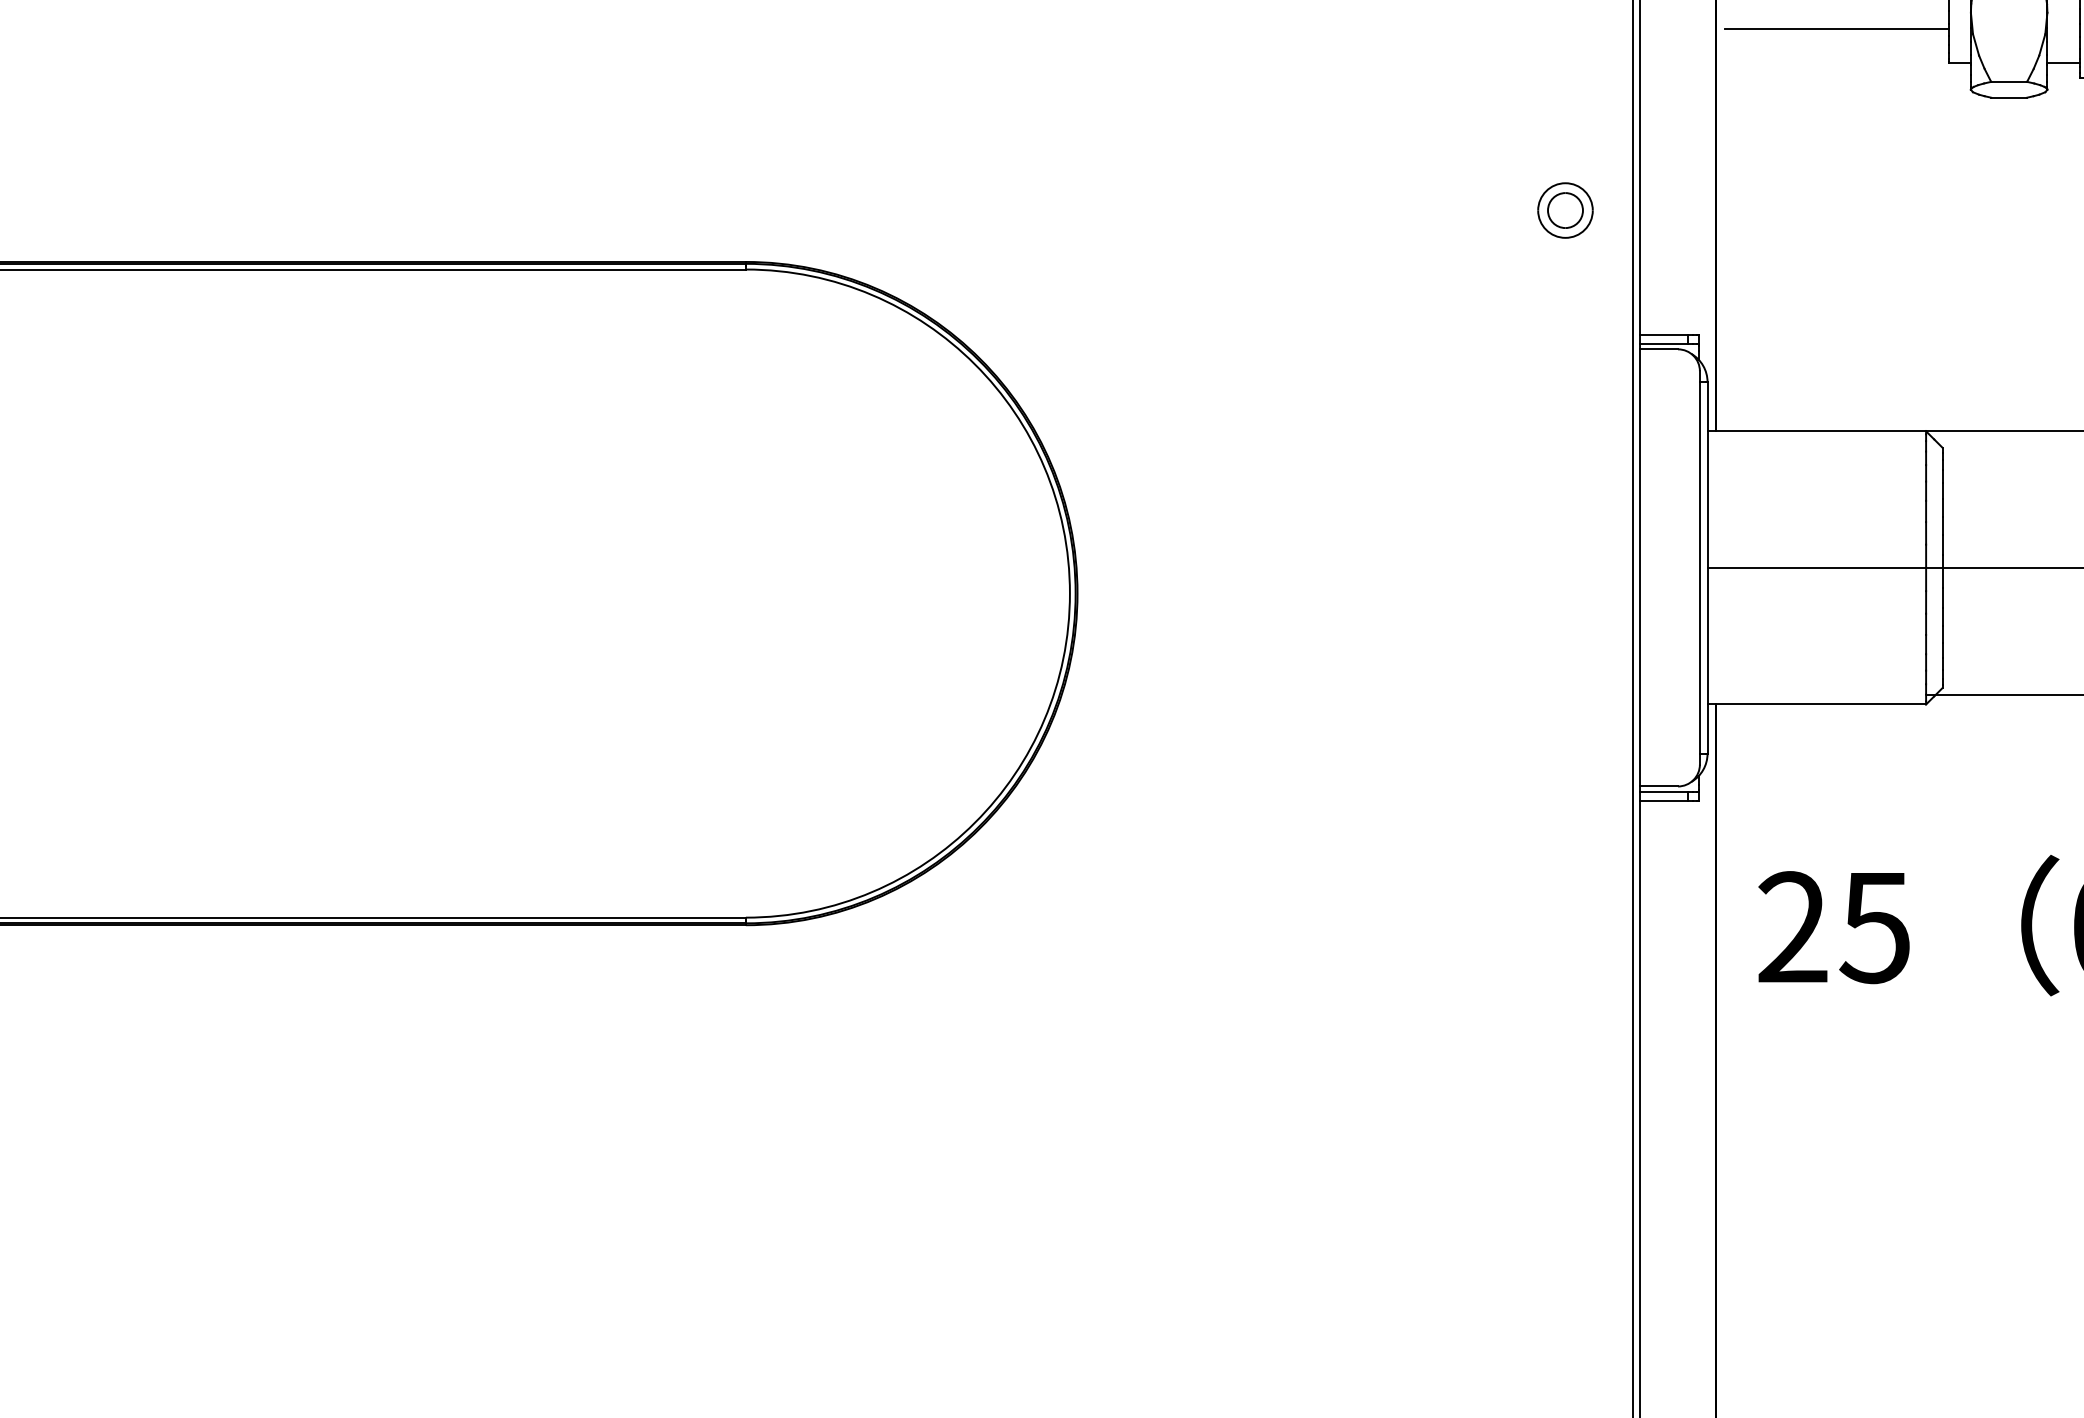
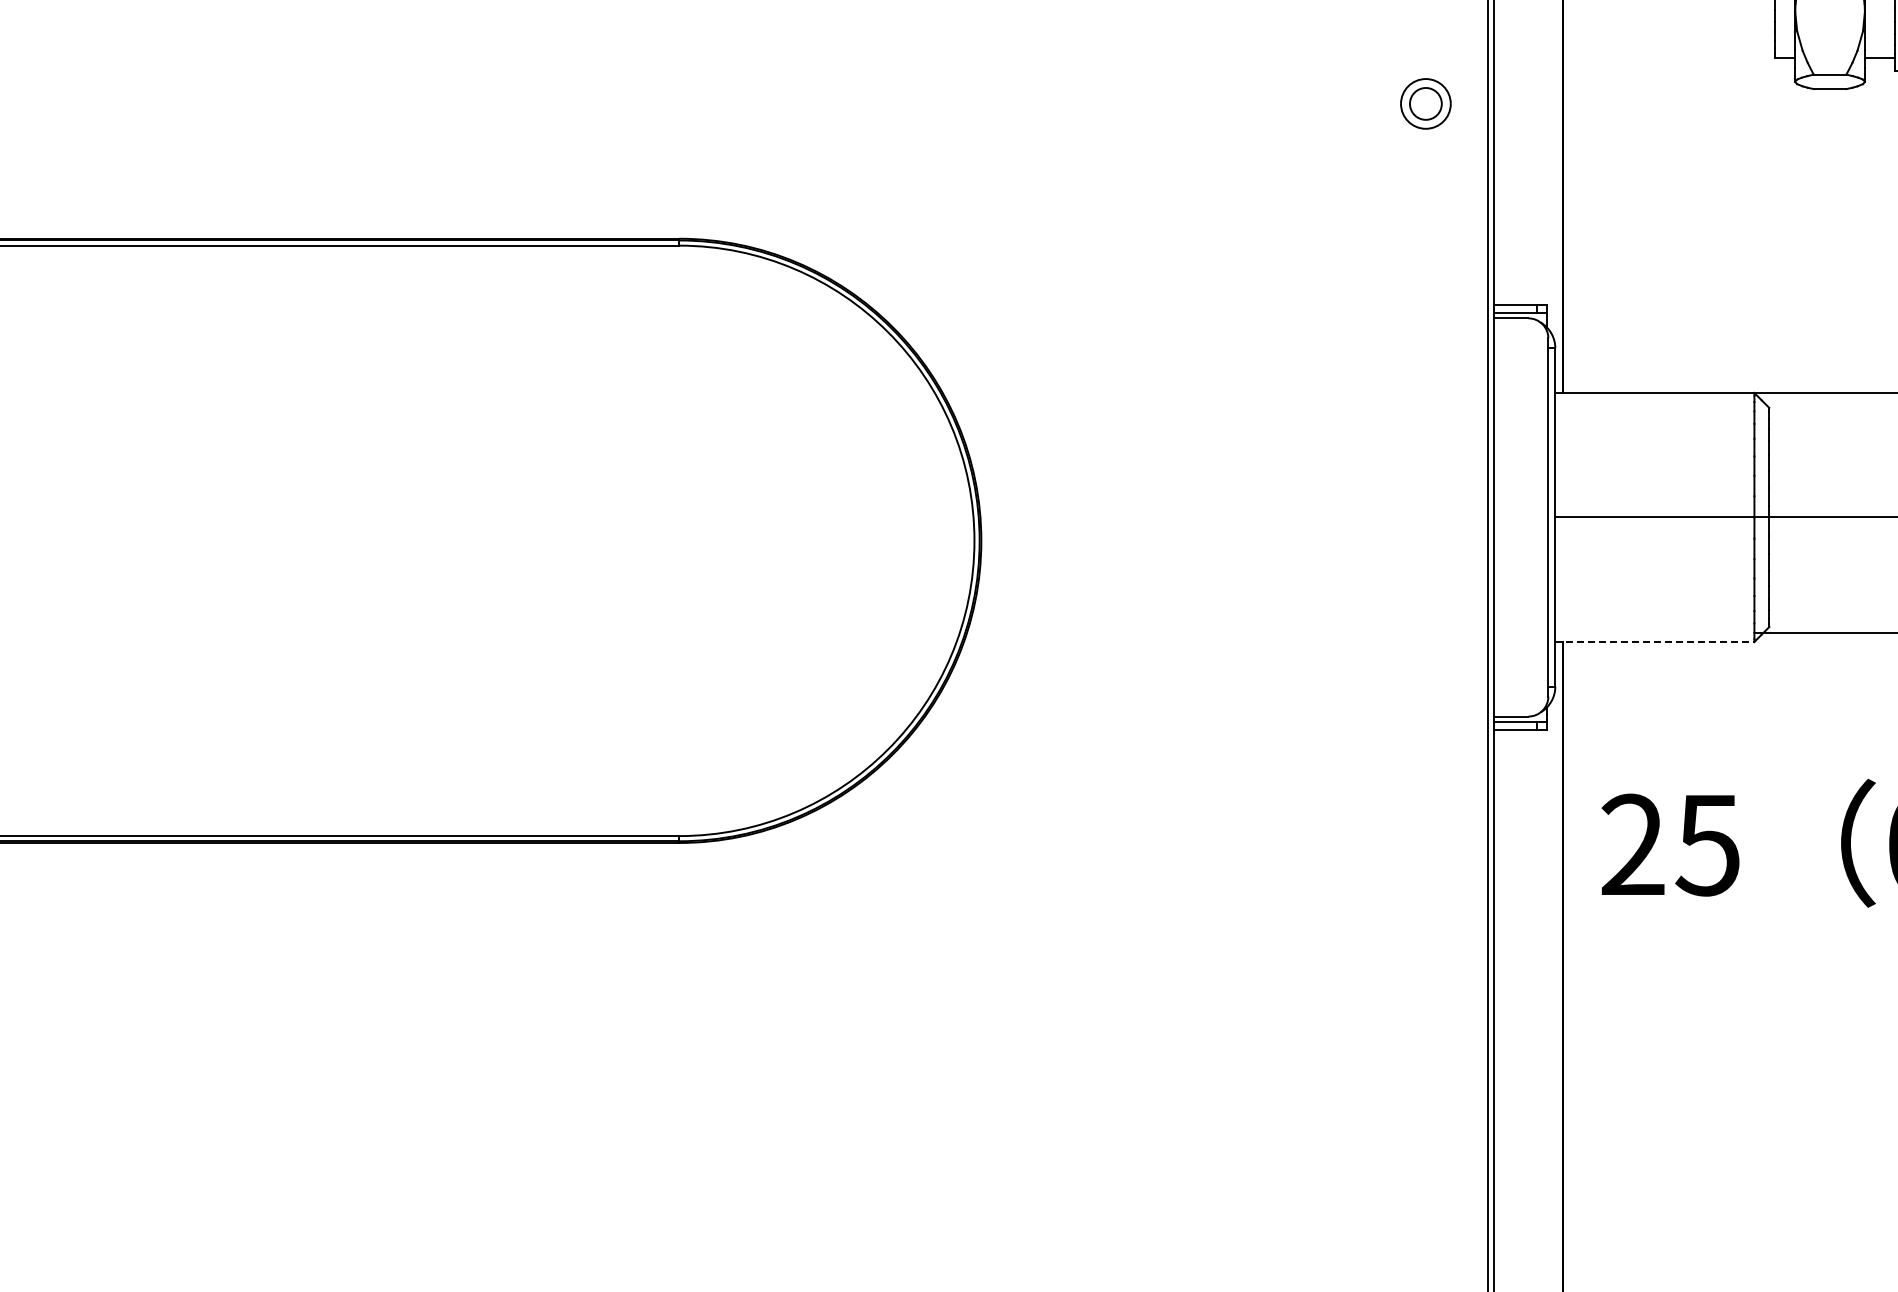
line: (1836, 28) -> (1672, 26), removed
part: (1565, 210) -> (1425, 103), moved
line: (1816, 704) -> (1654, 641), solid -> dashed

